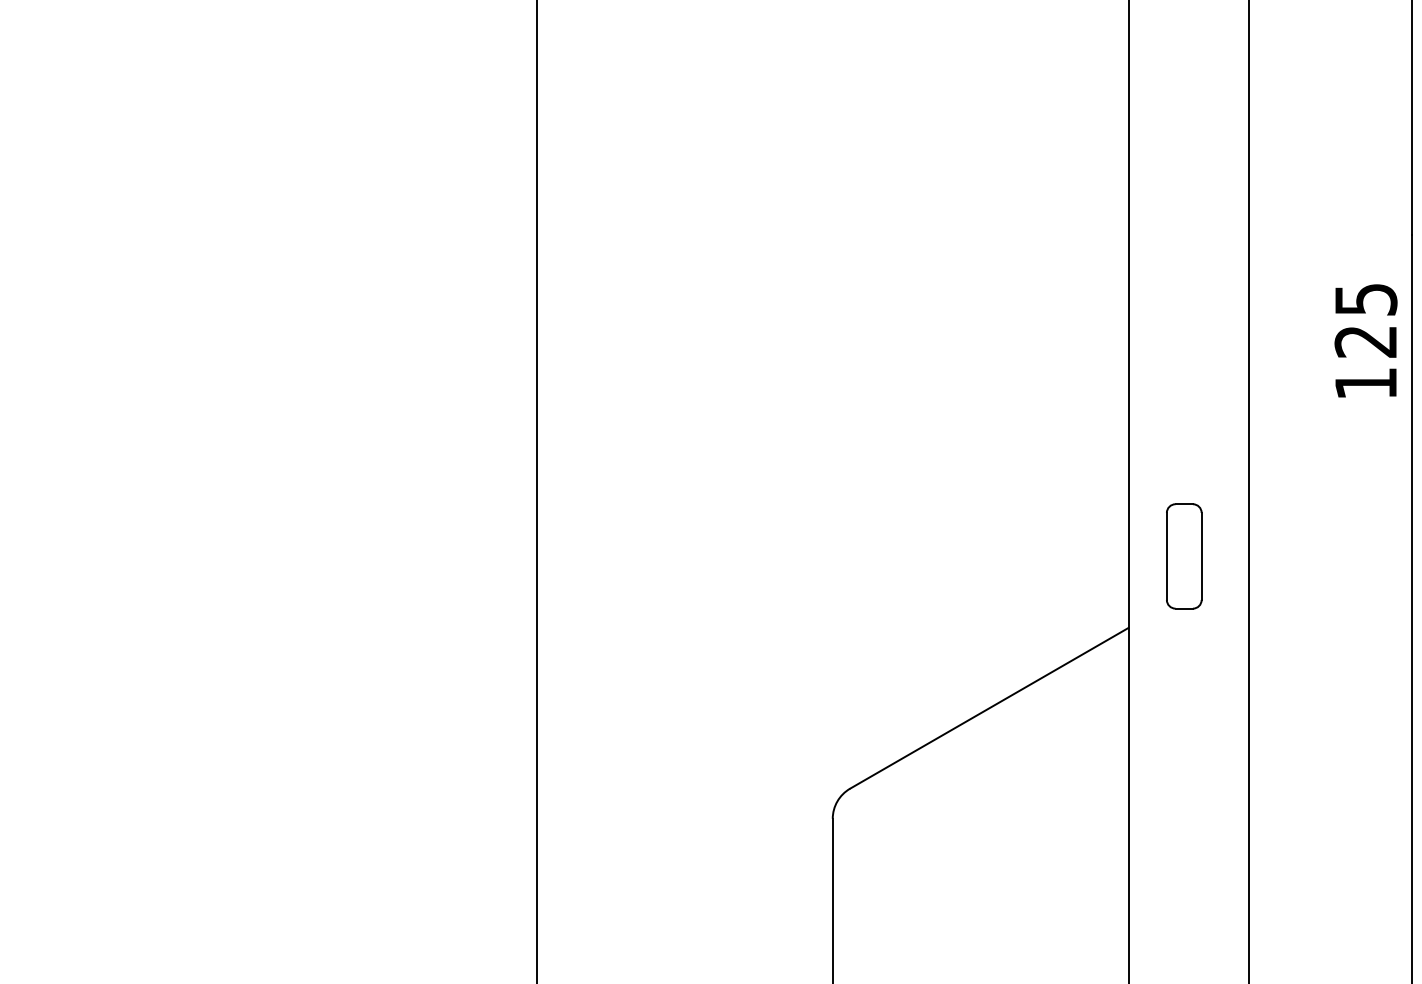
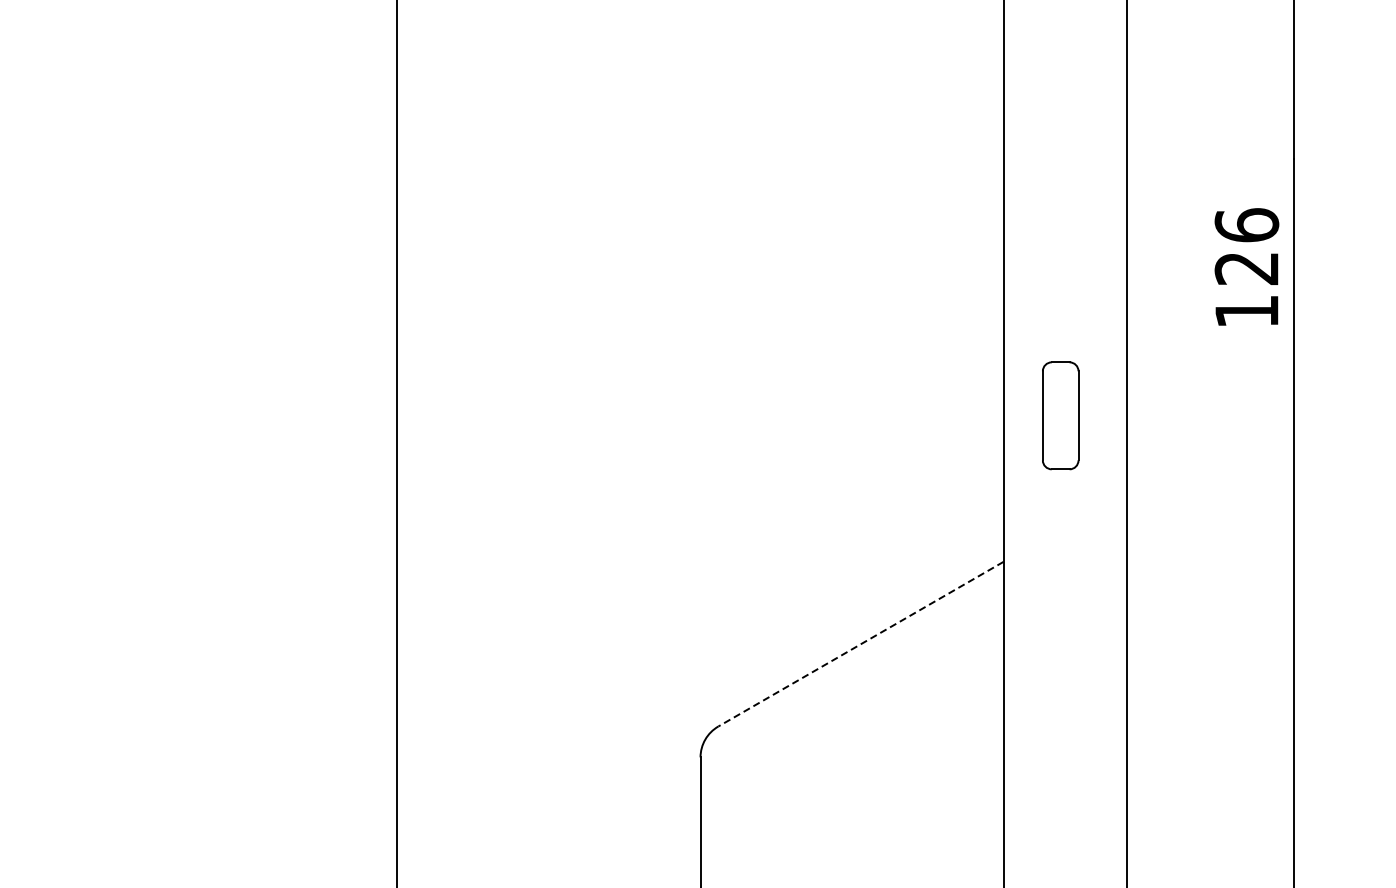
text: (1365, 298) -> (1246, 224), 125 -> 126
part: (1184, 556) -> (1060, 415), moved
line: (989, 708) -> (861, 644), solid -> dashed

